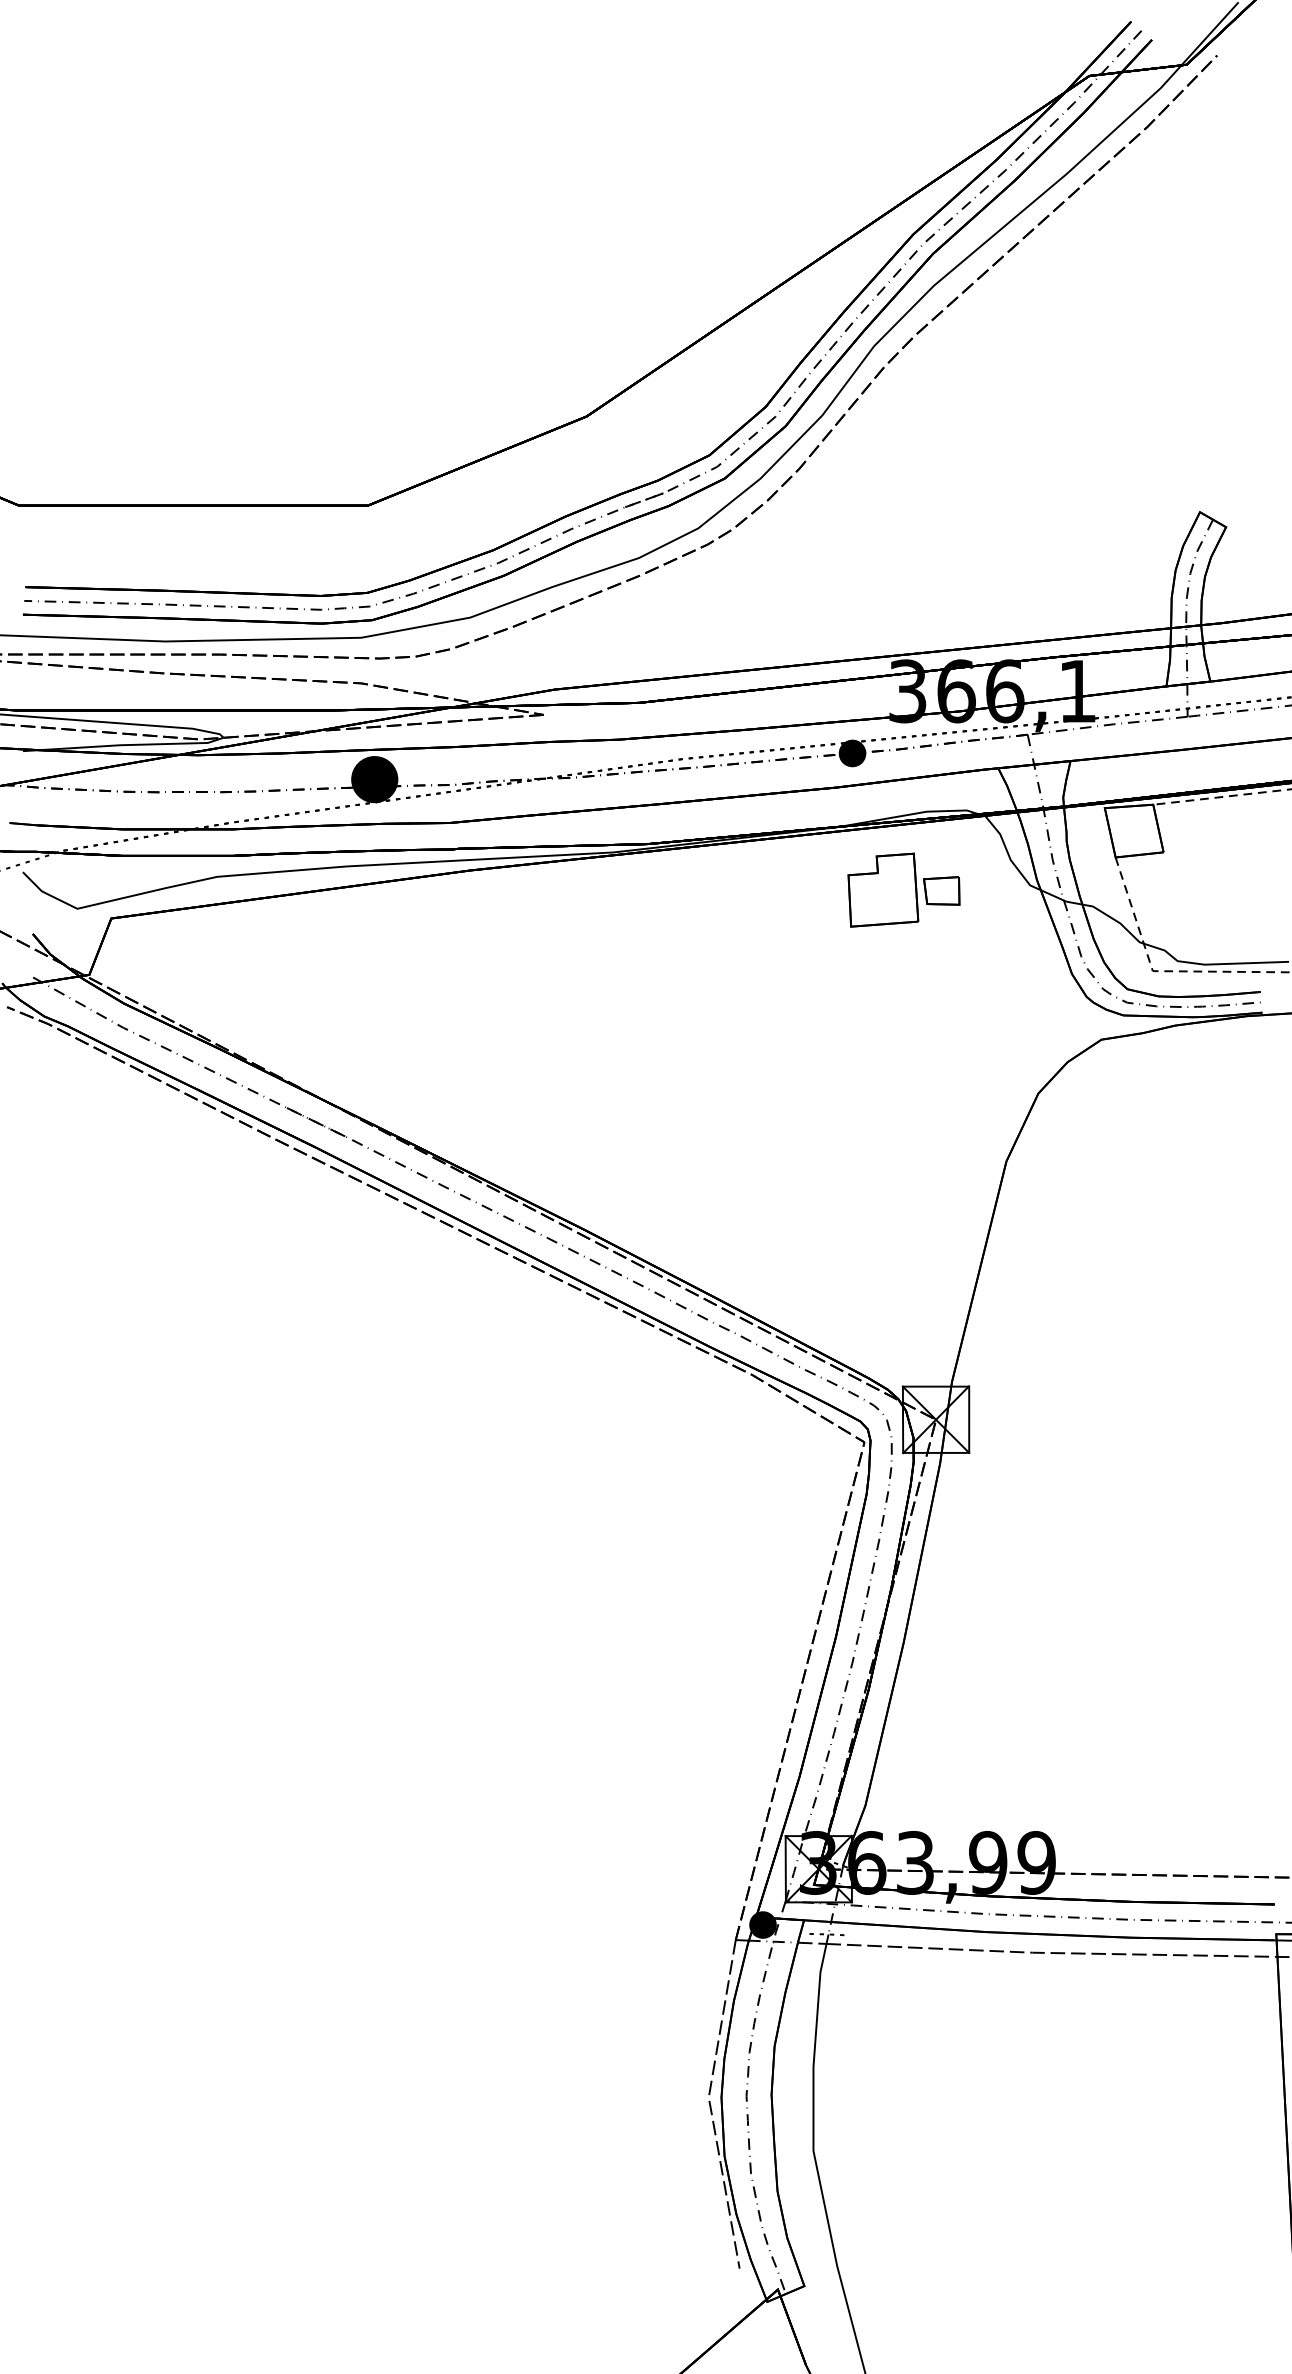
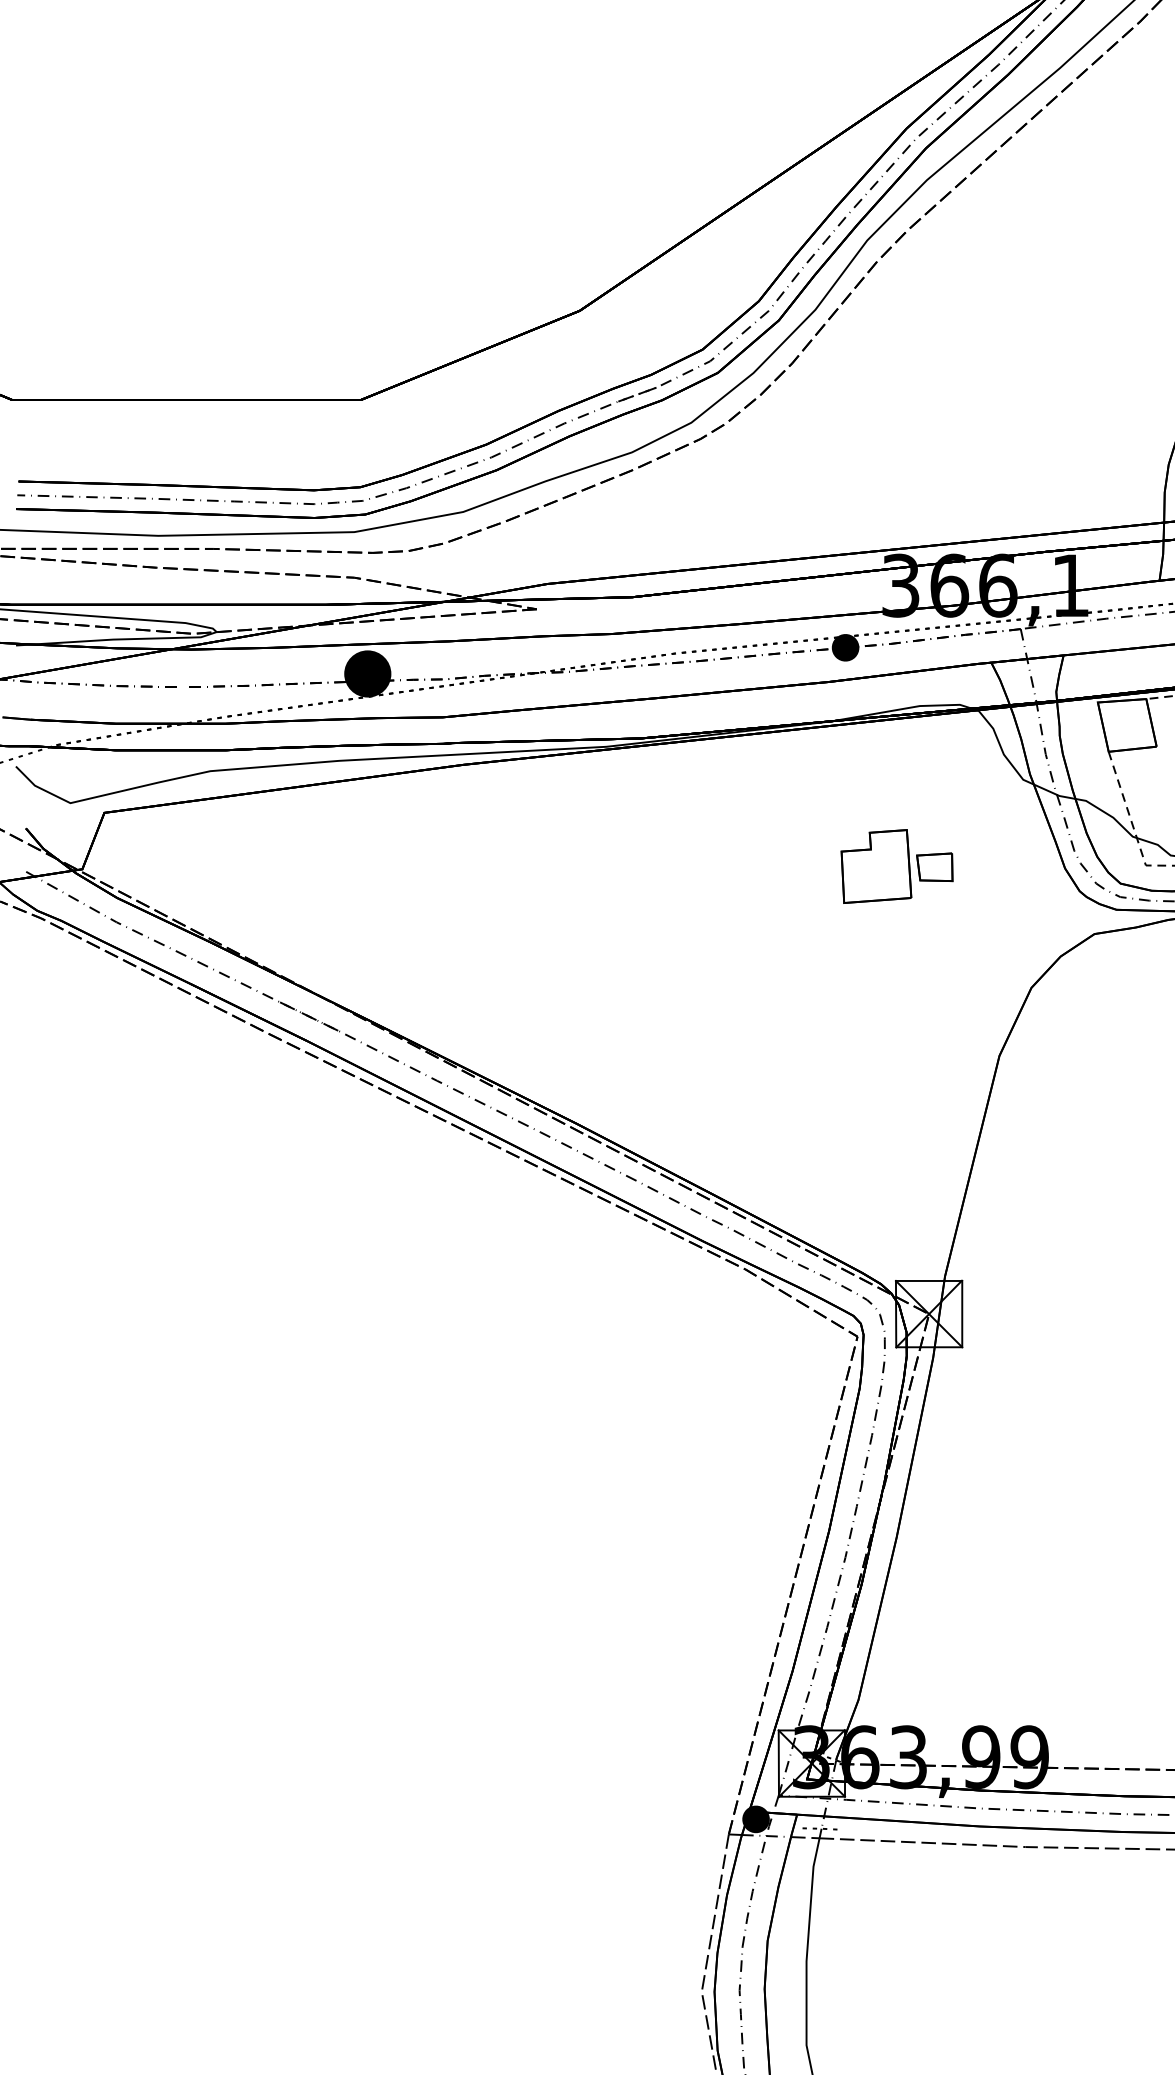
part: (903, 889) -> (896, 865), moved

